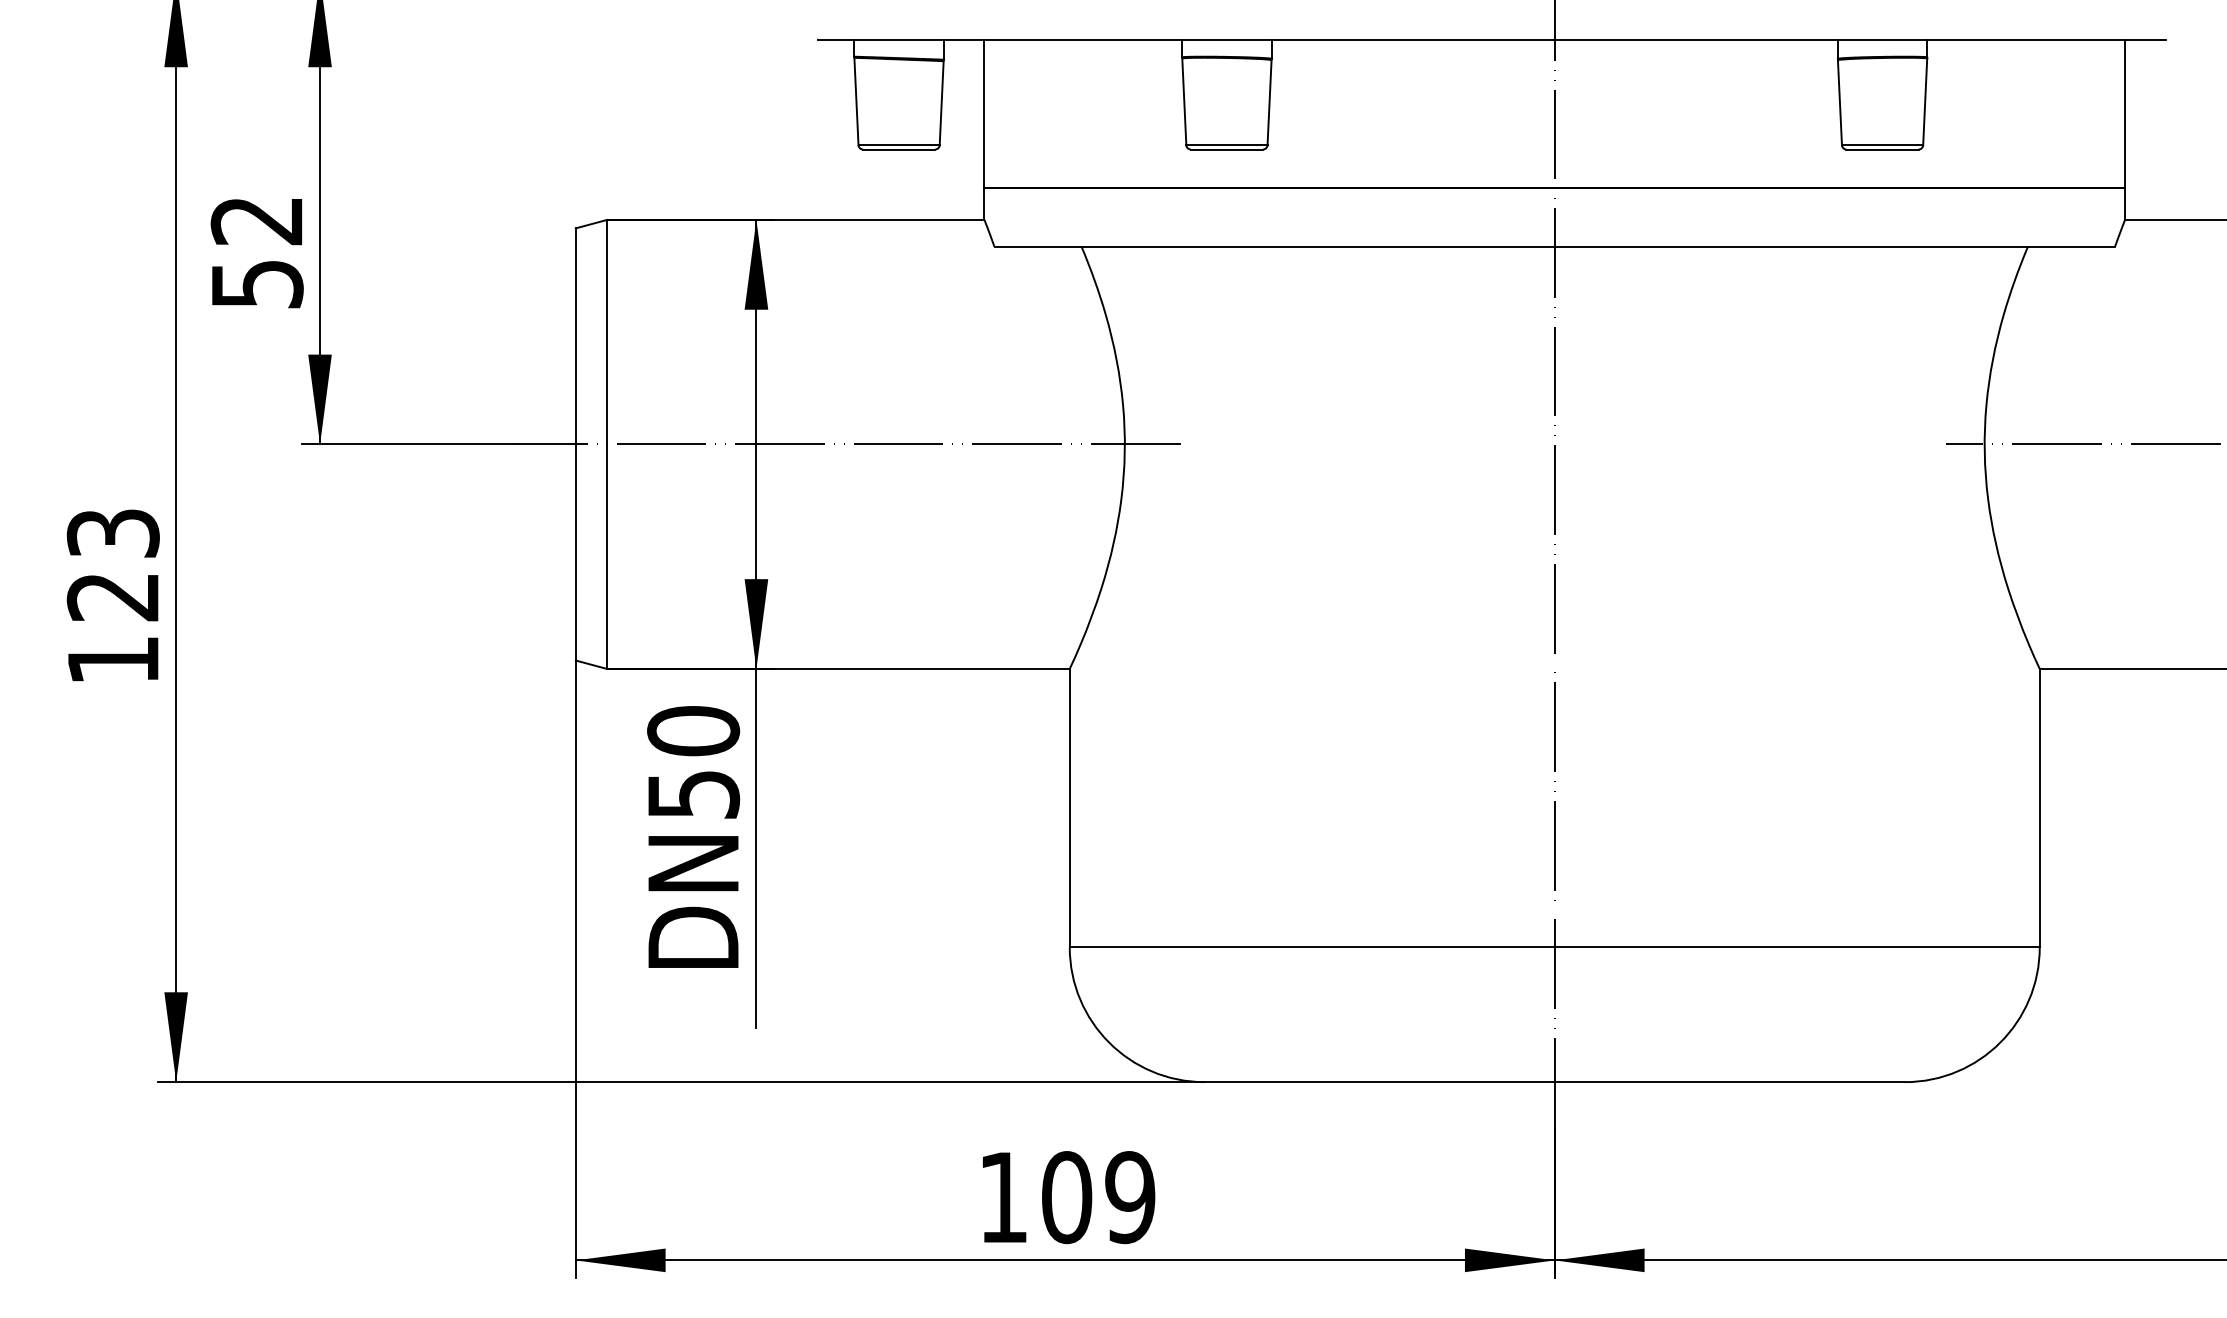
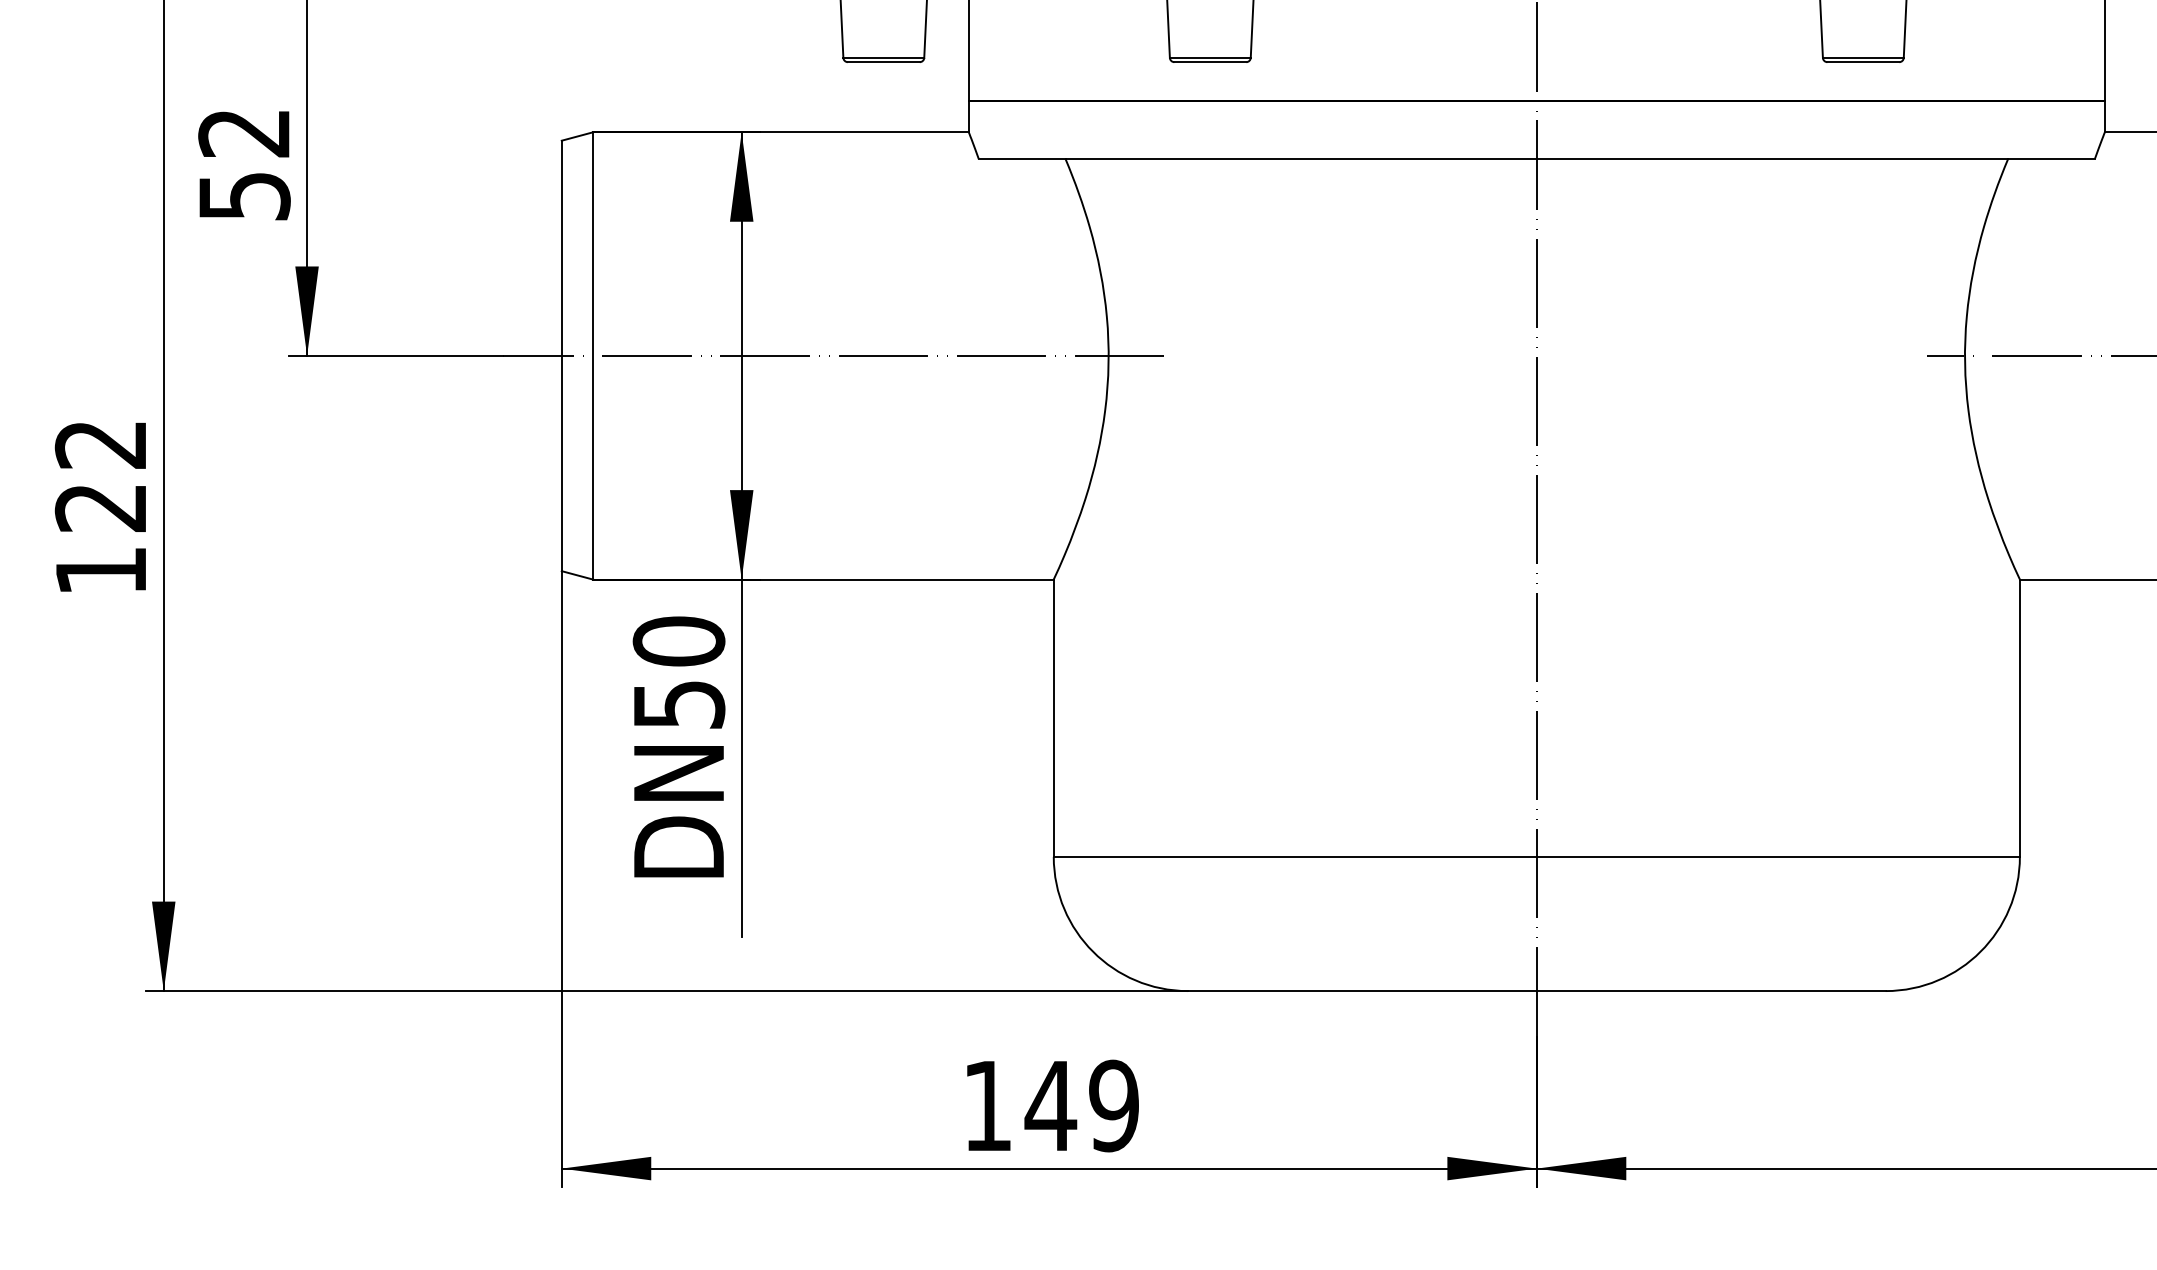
text: (112, 533) -> (100, 444), 123 -> 122
text: (1066, 1197) -> (1050, 1105), 109 -> 149

